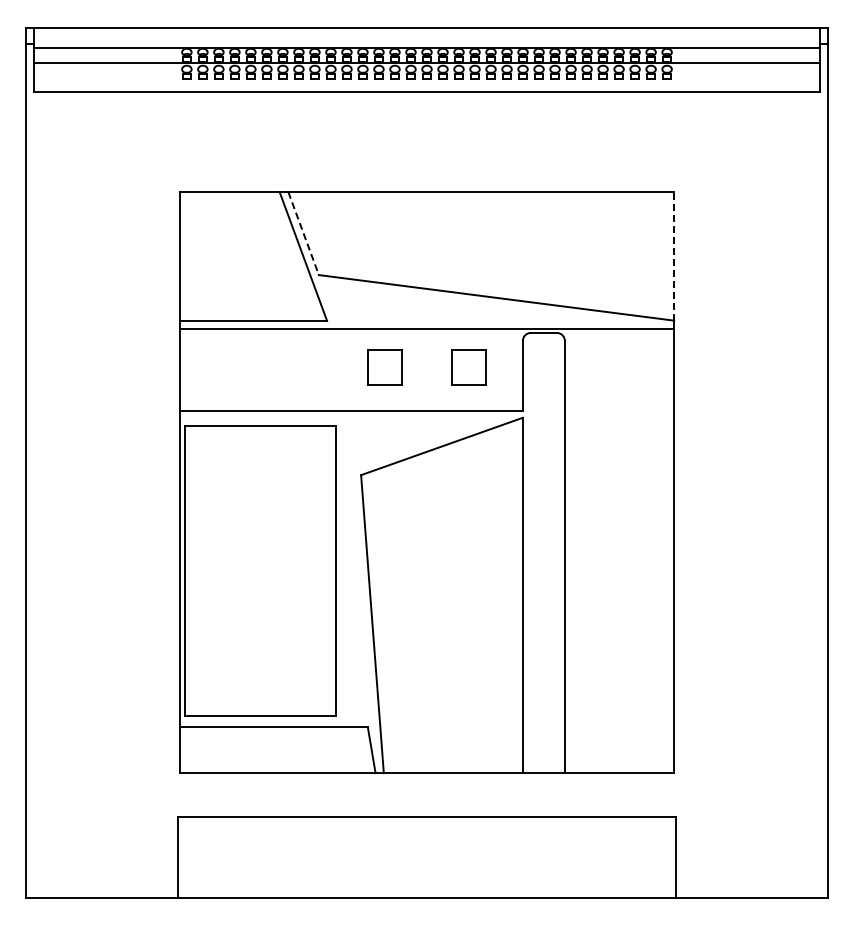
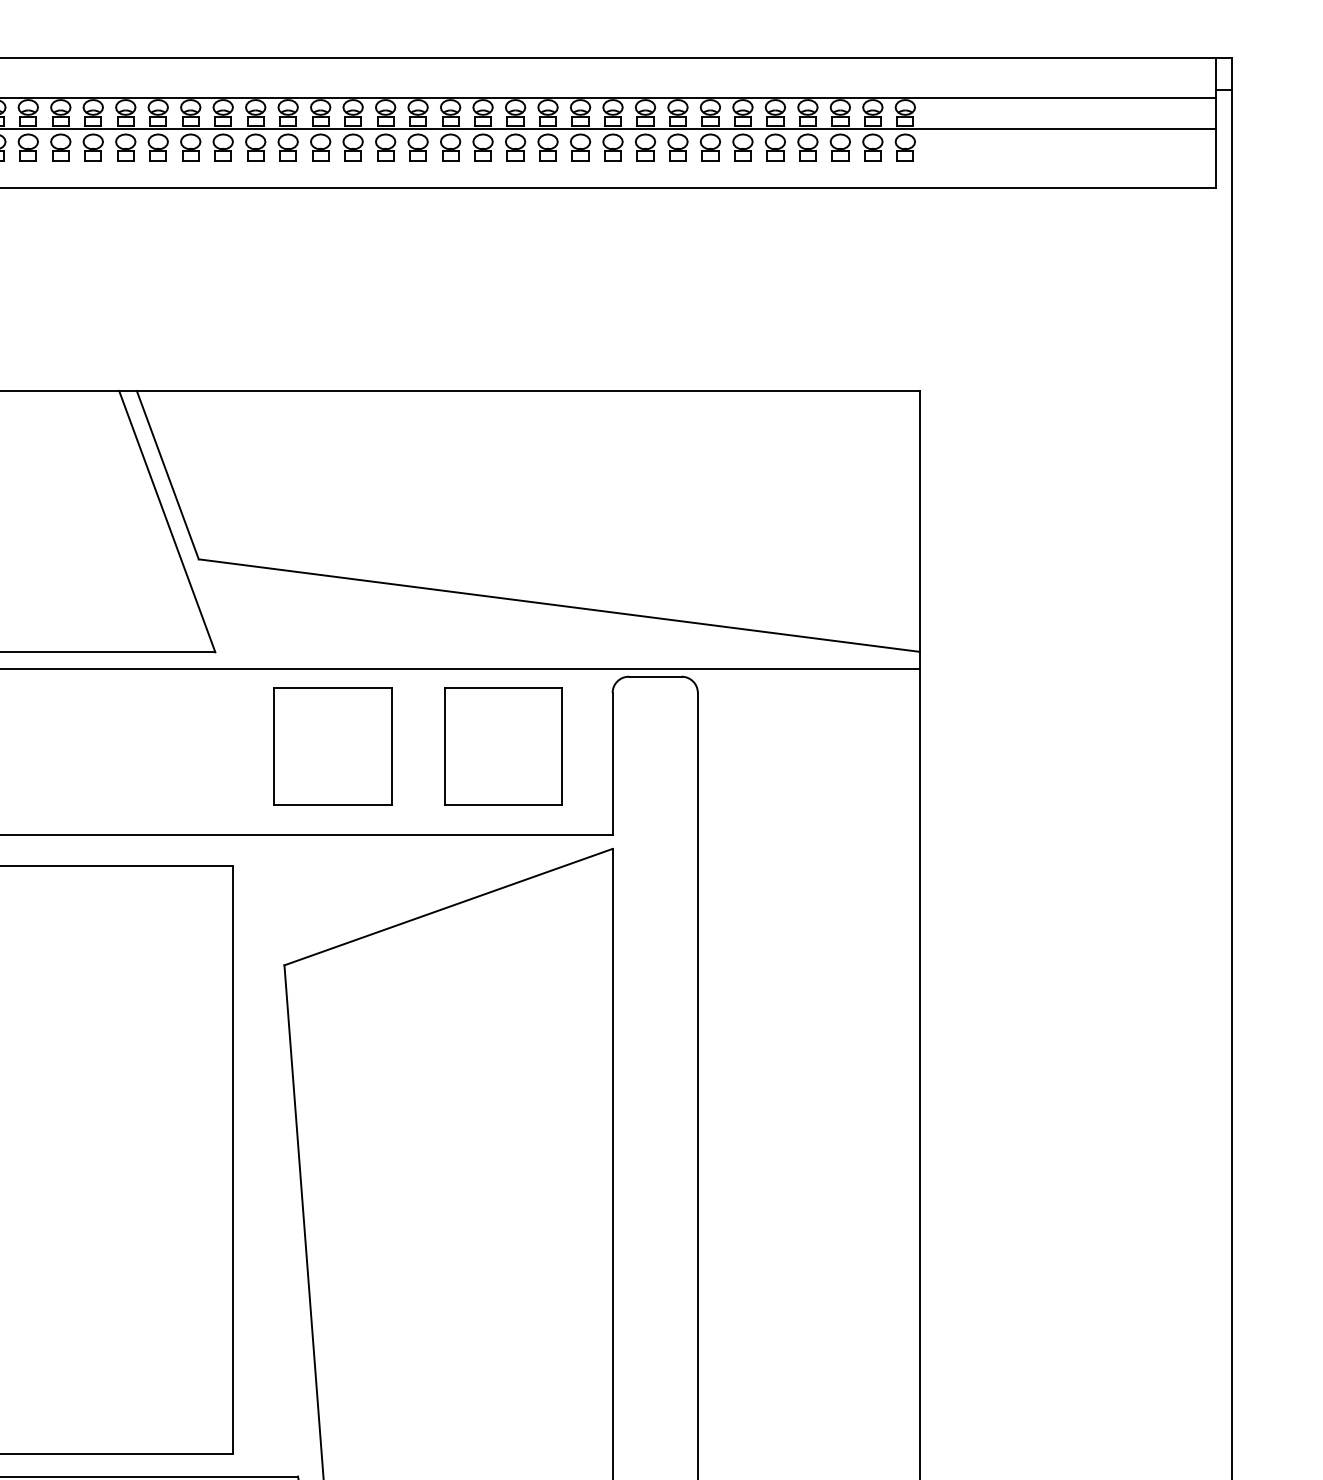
line: (303, 234) -> (167, 477), dashed -> solid
line: (674, 255) -> (920, 519), dashed -> solid
part: (384, 366) -> (331, 744), size x1.67
part: (468, 366) -> (502, 744), size x1.67

